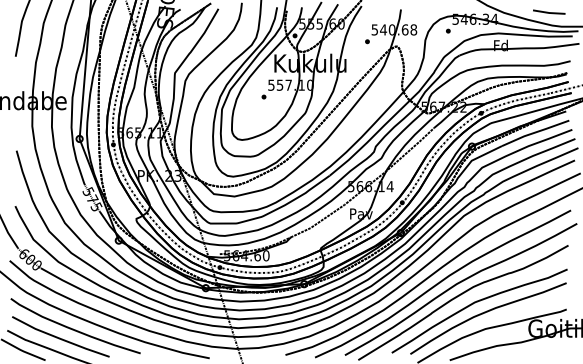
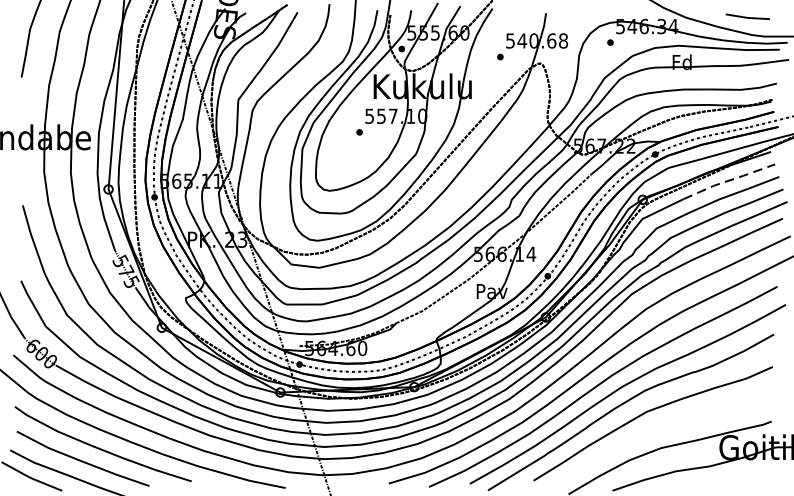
line: (535, 132) -> (729, 180), solid -> dashed
curve: (485, 313) -> (661, 427), removed

